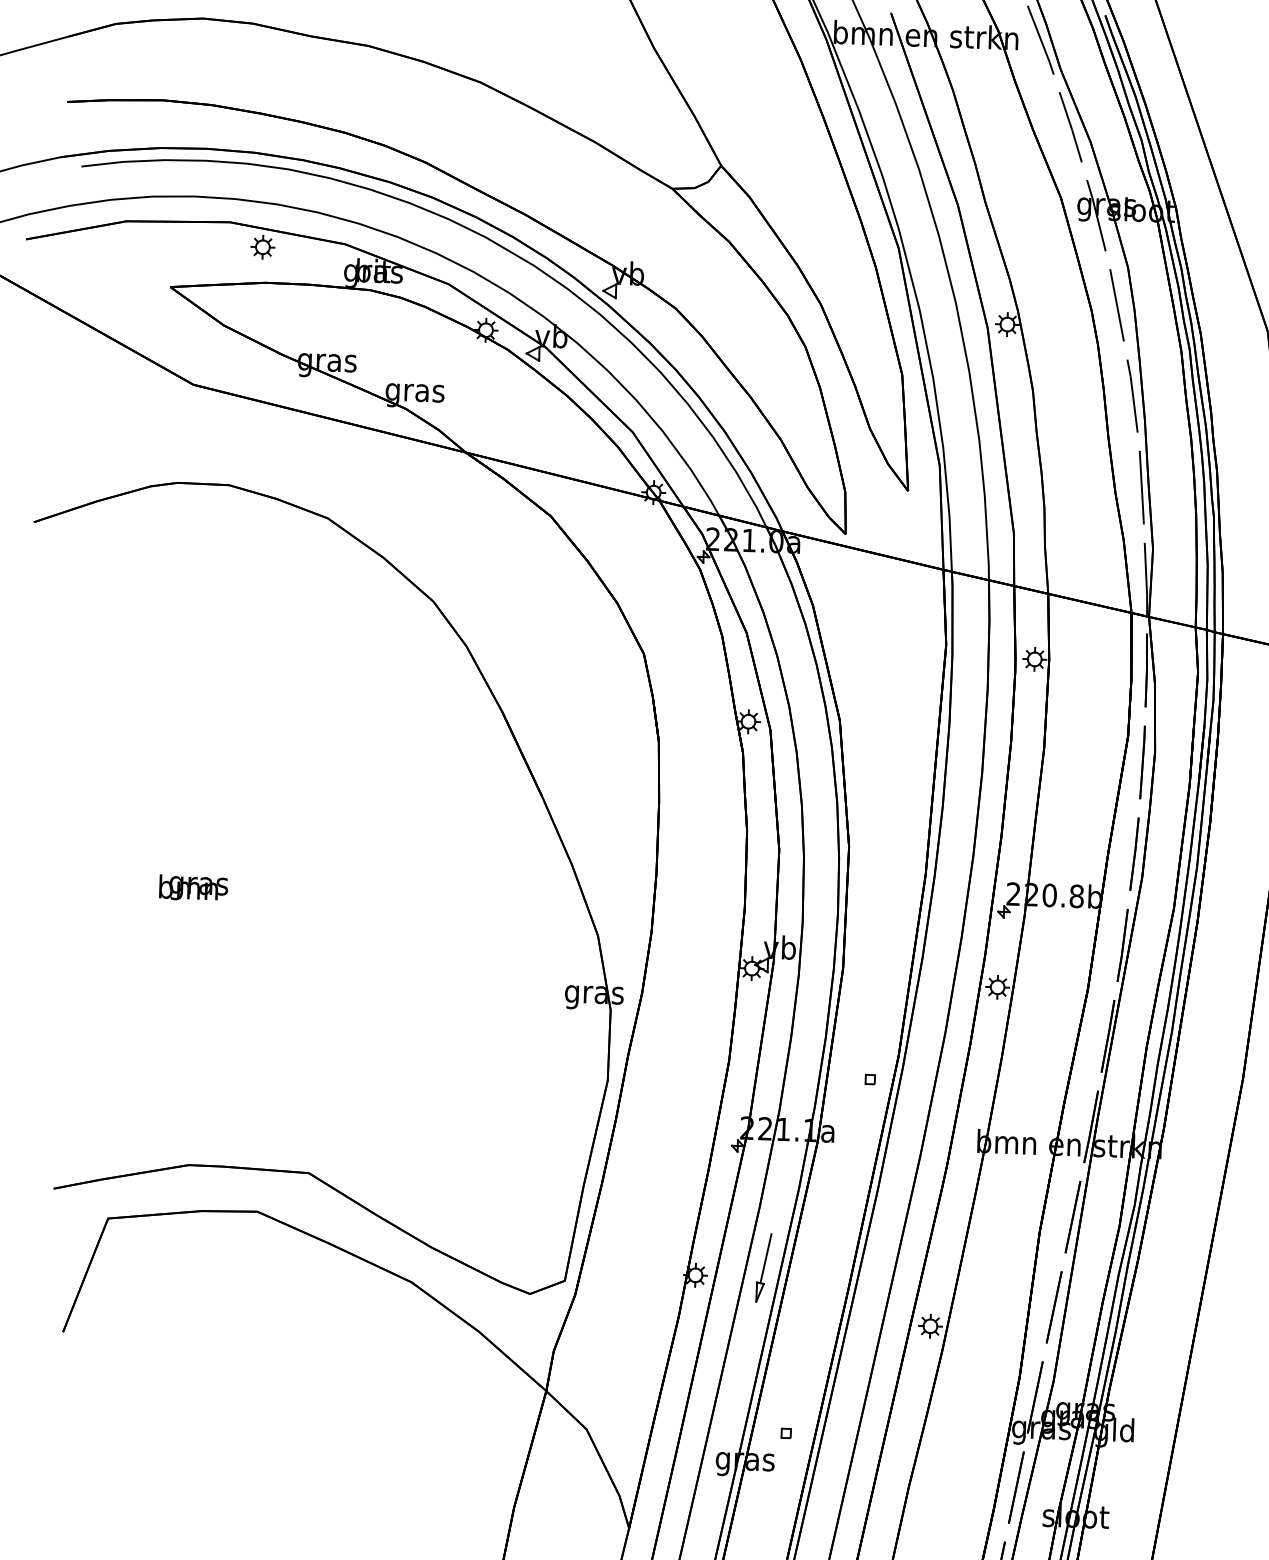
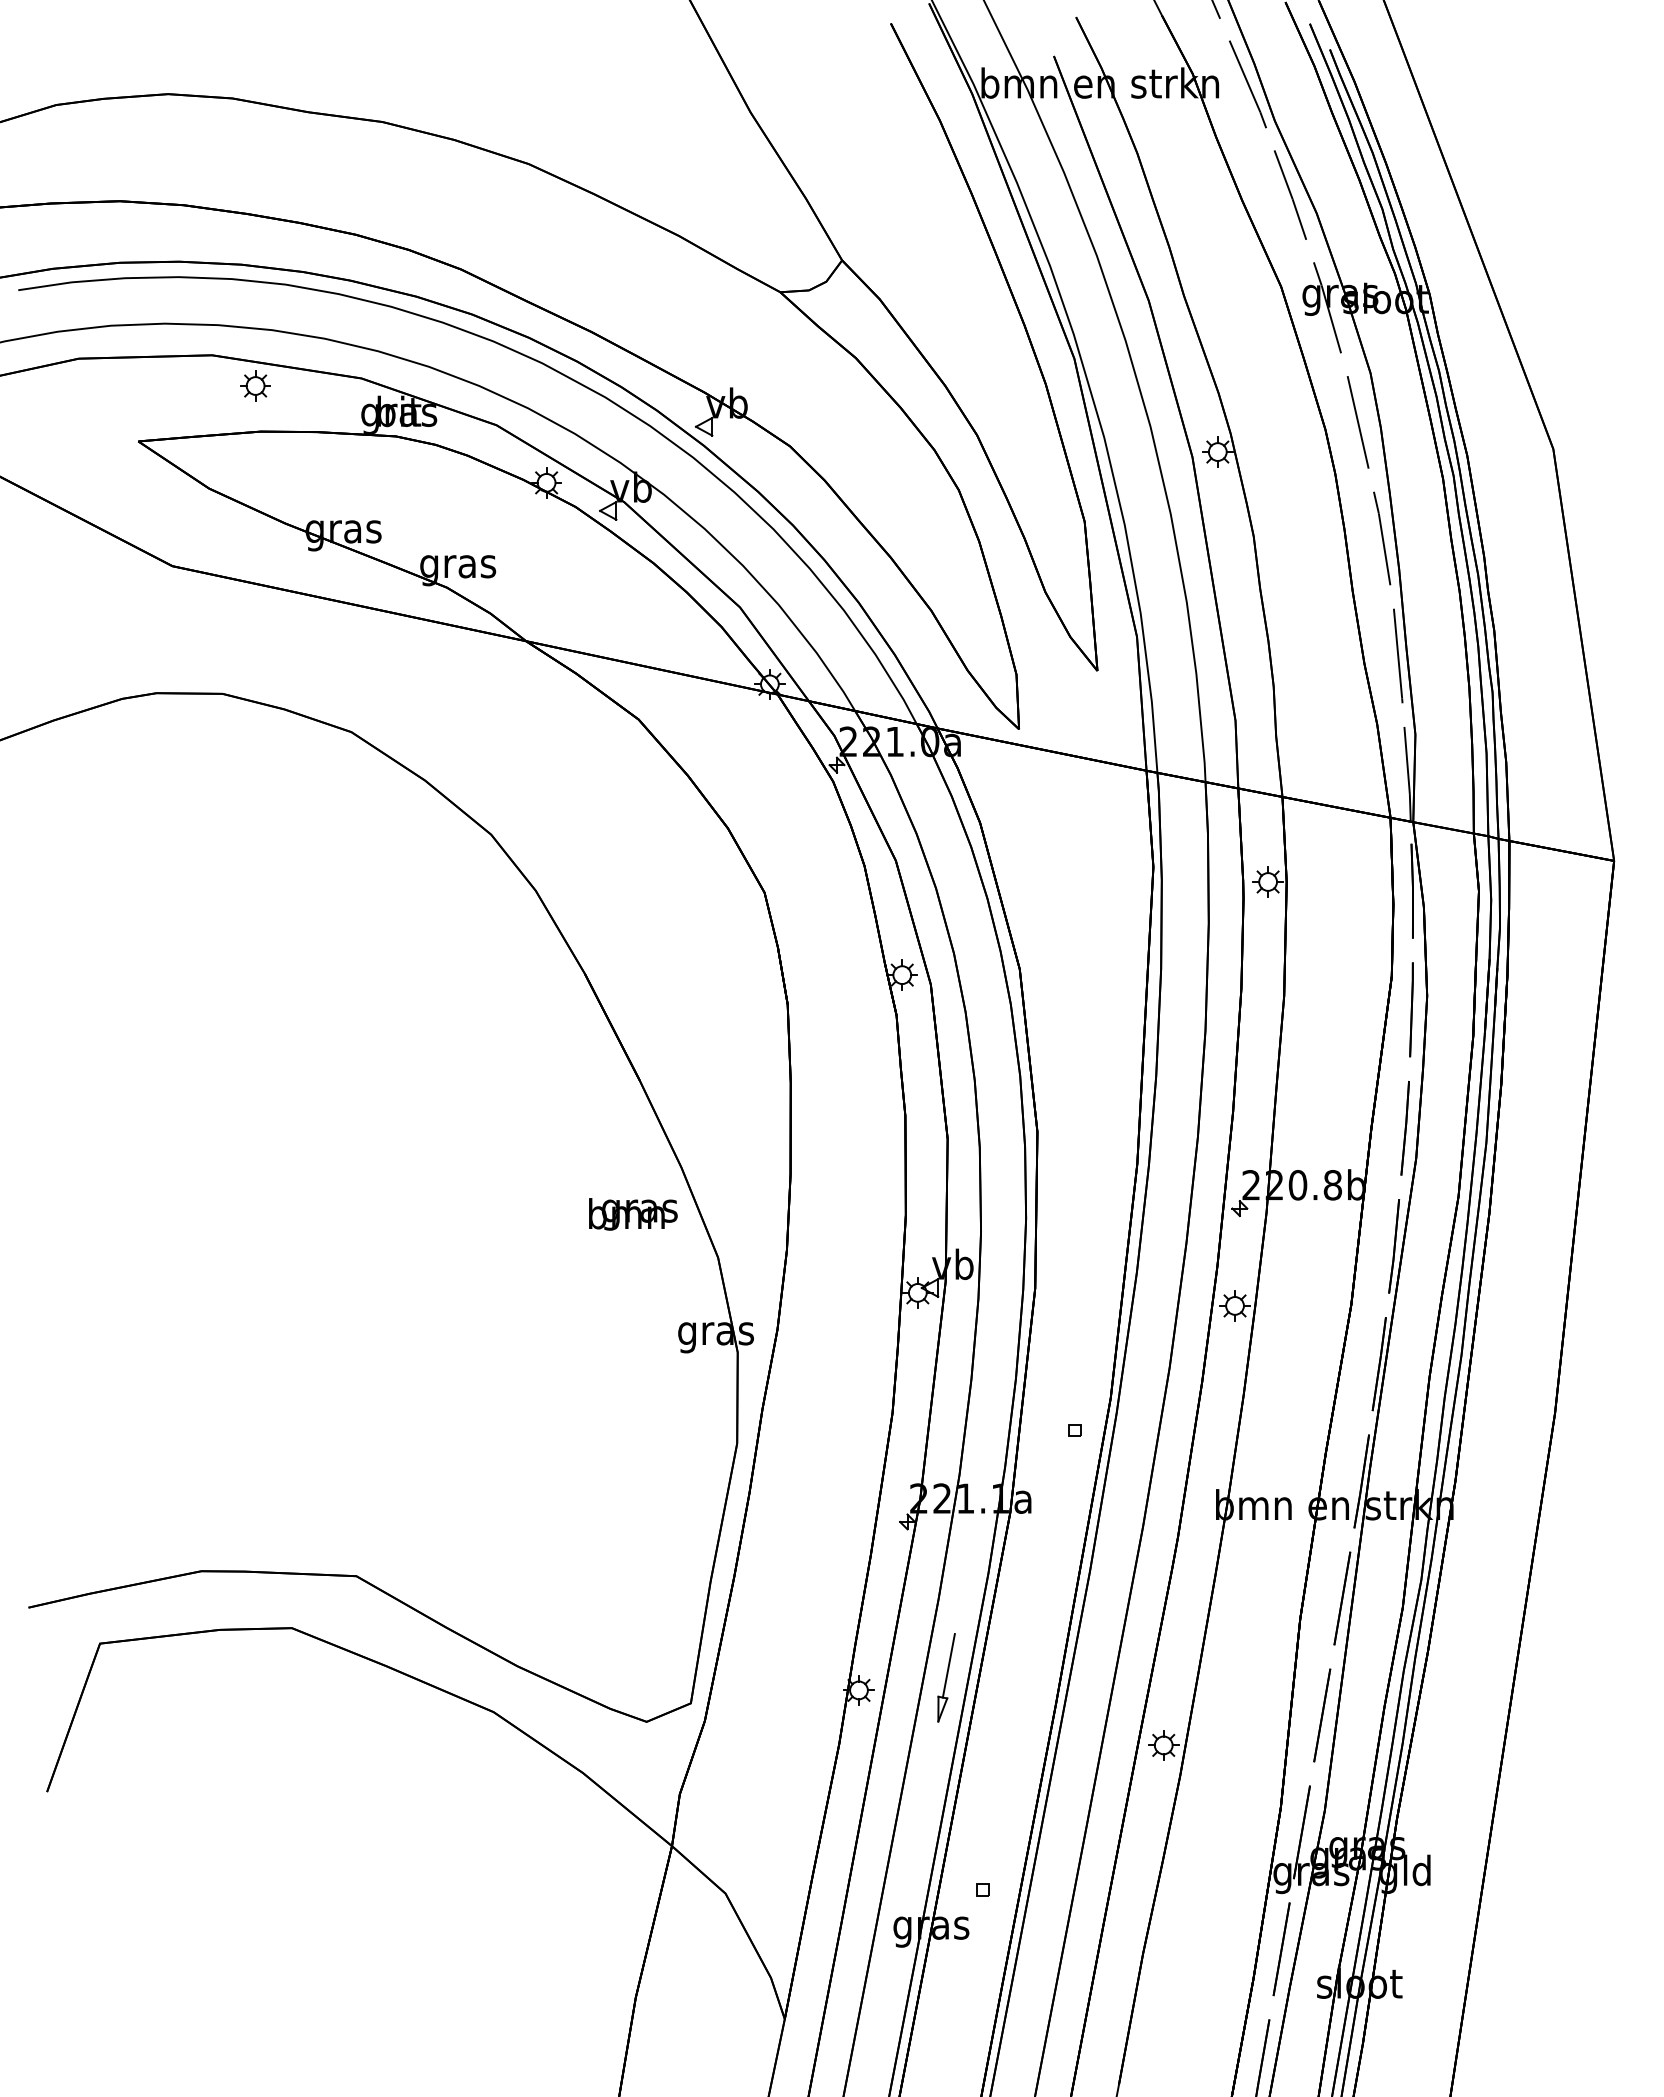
text: (193, 888) -> (633, 1214), moved

